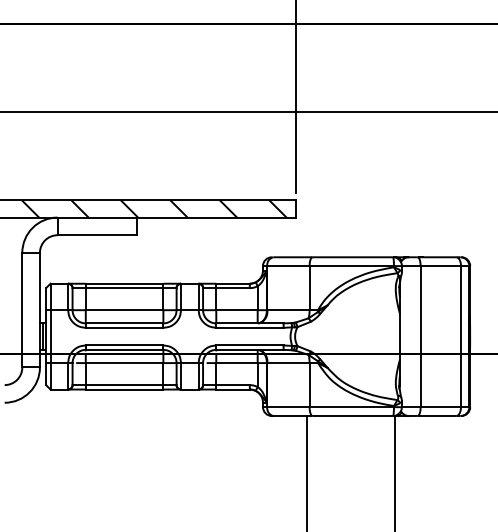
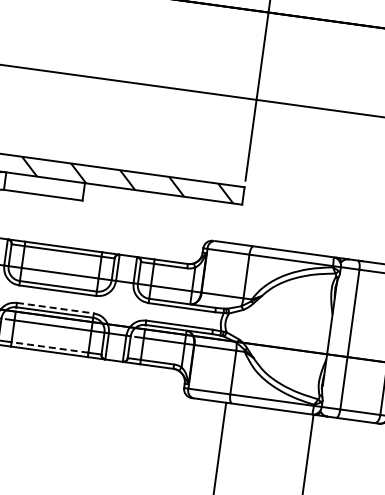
line: (124, 345) -> (55, 308), solid -> dashed
line: (124, 385) -> (49, 347), solid -> dashed

